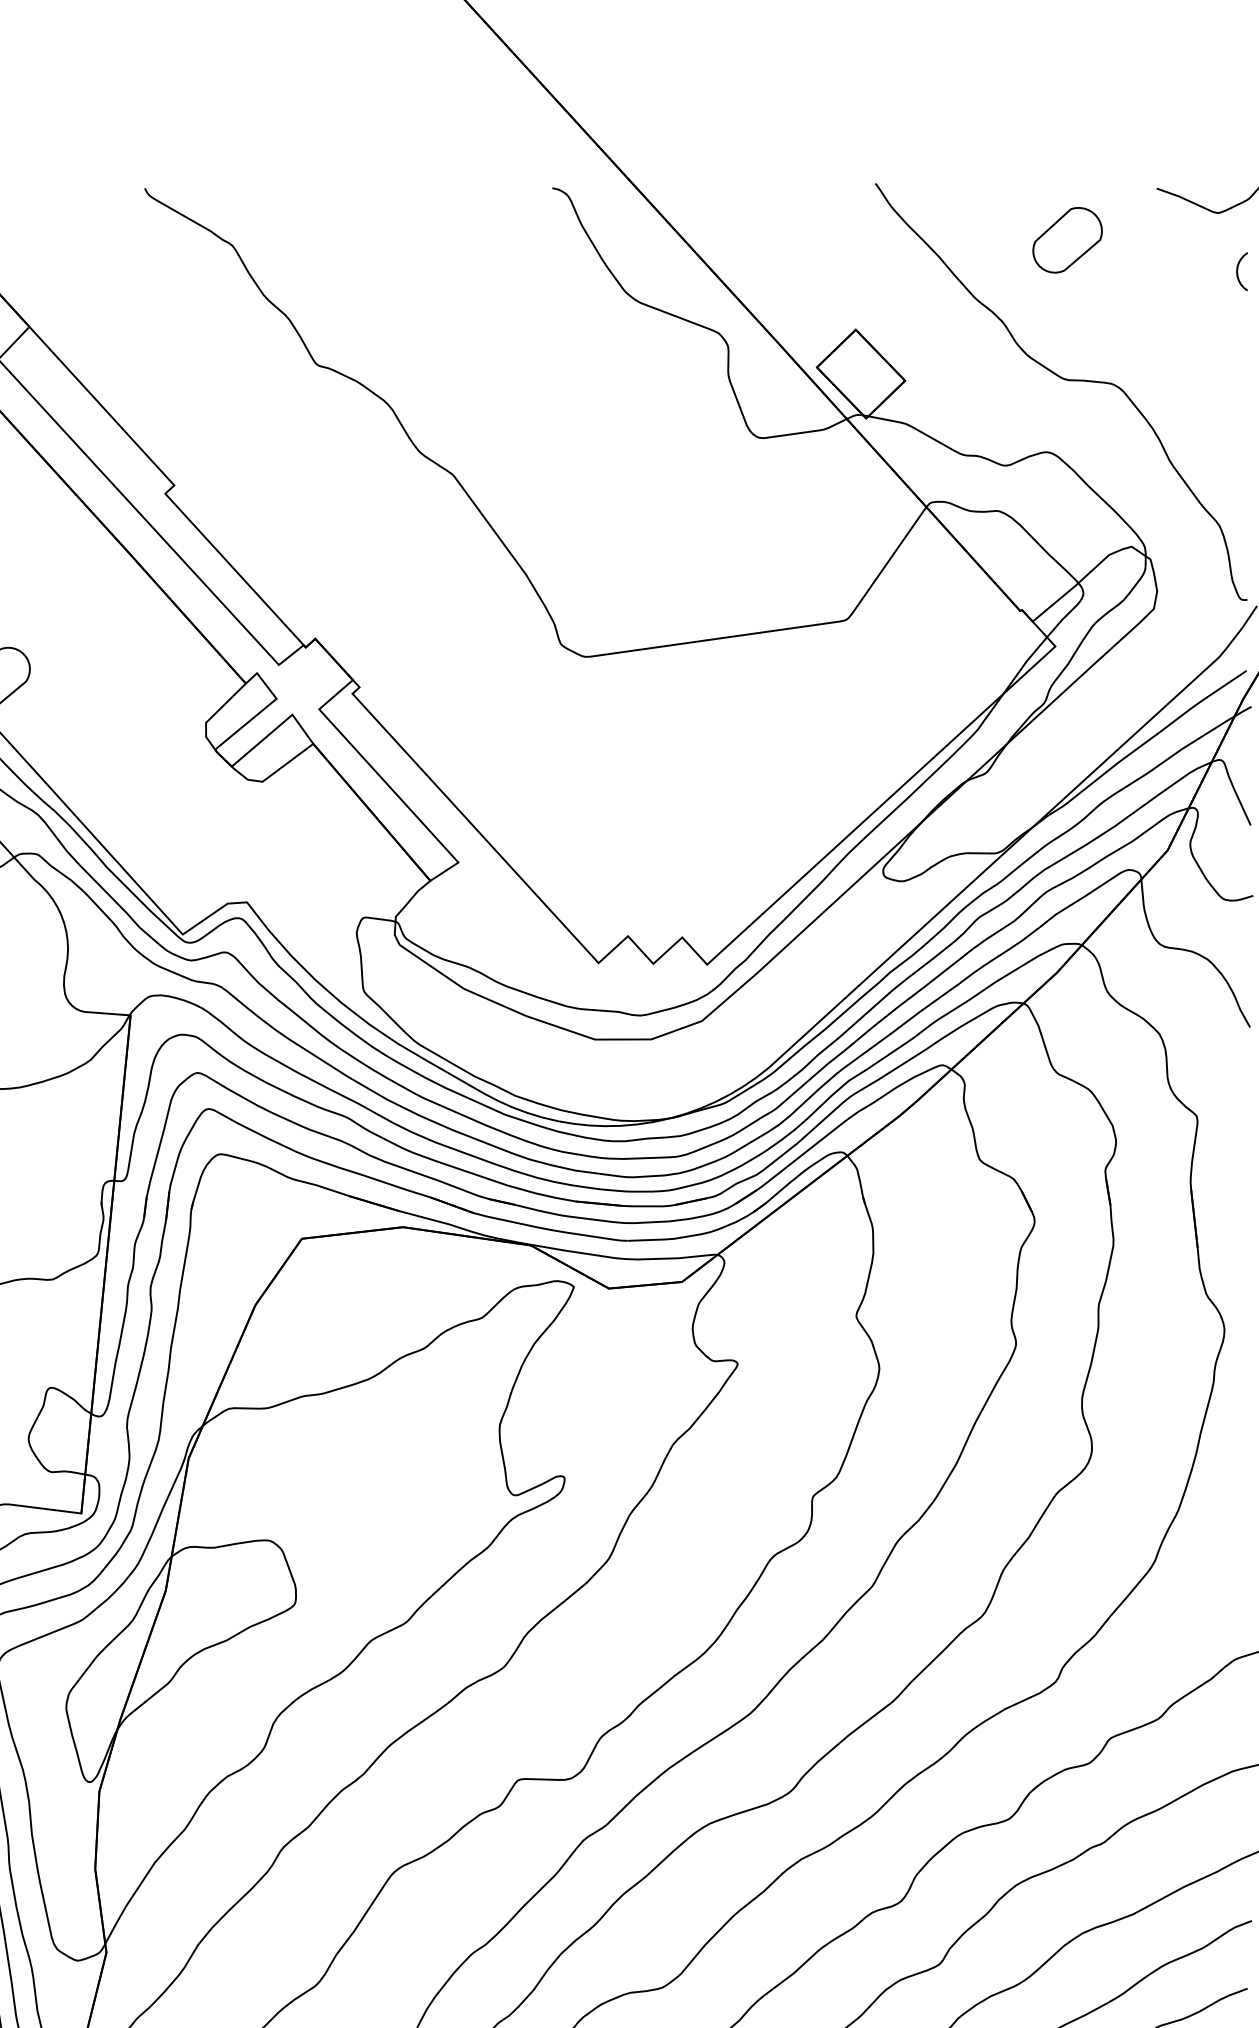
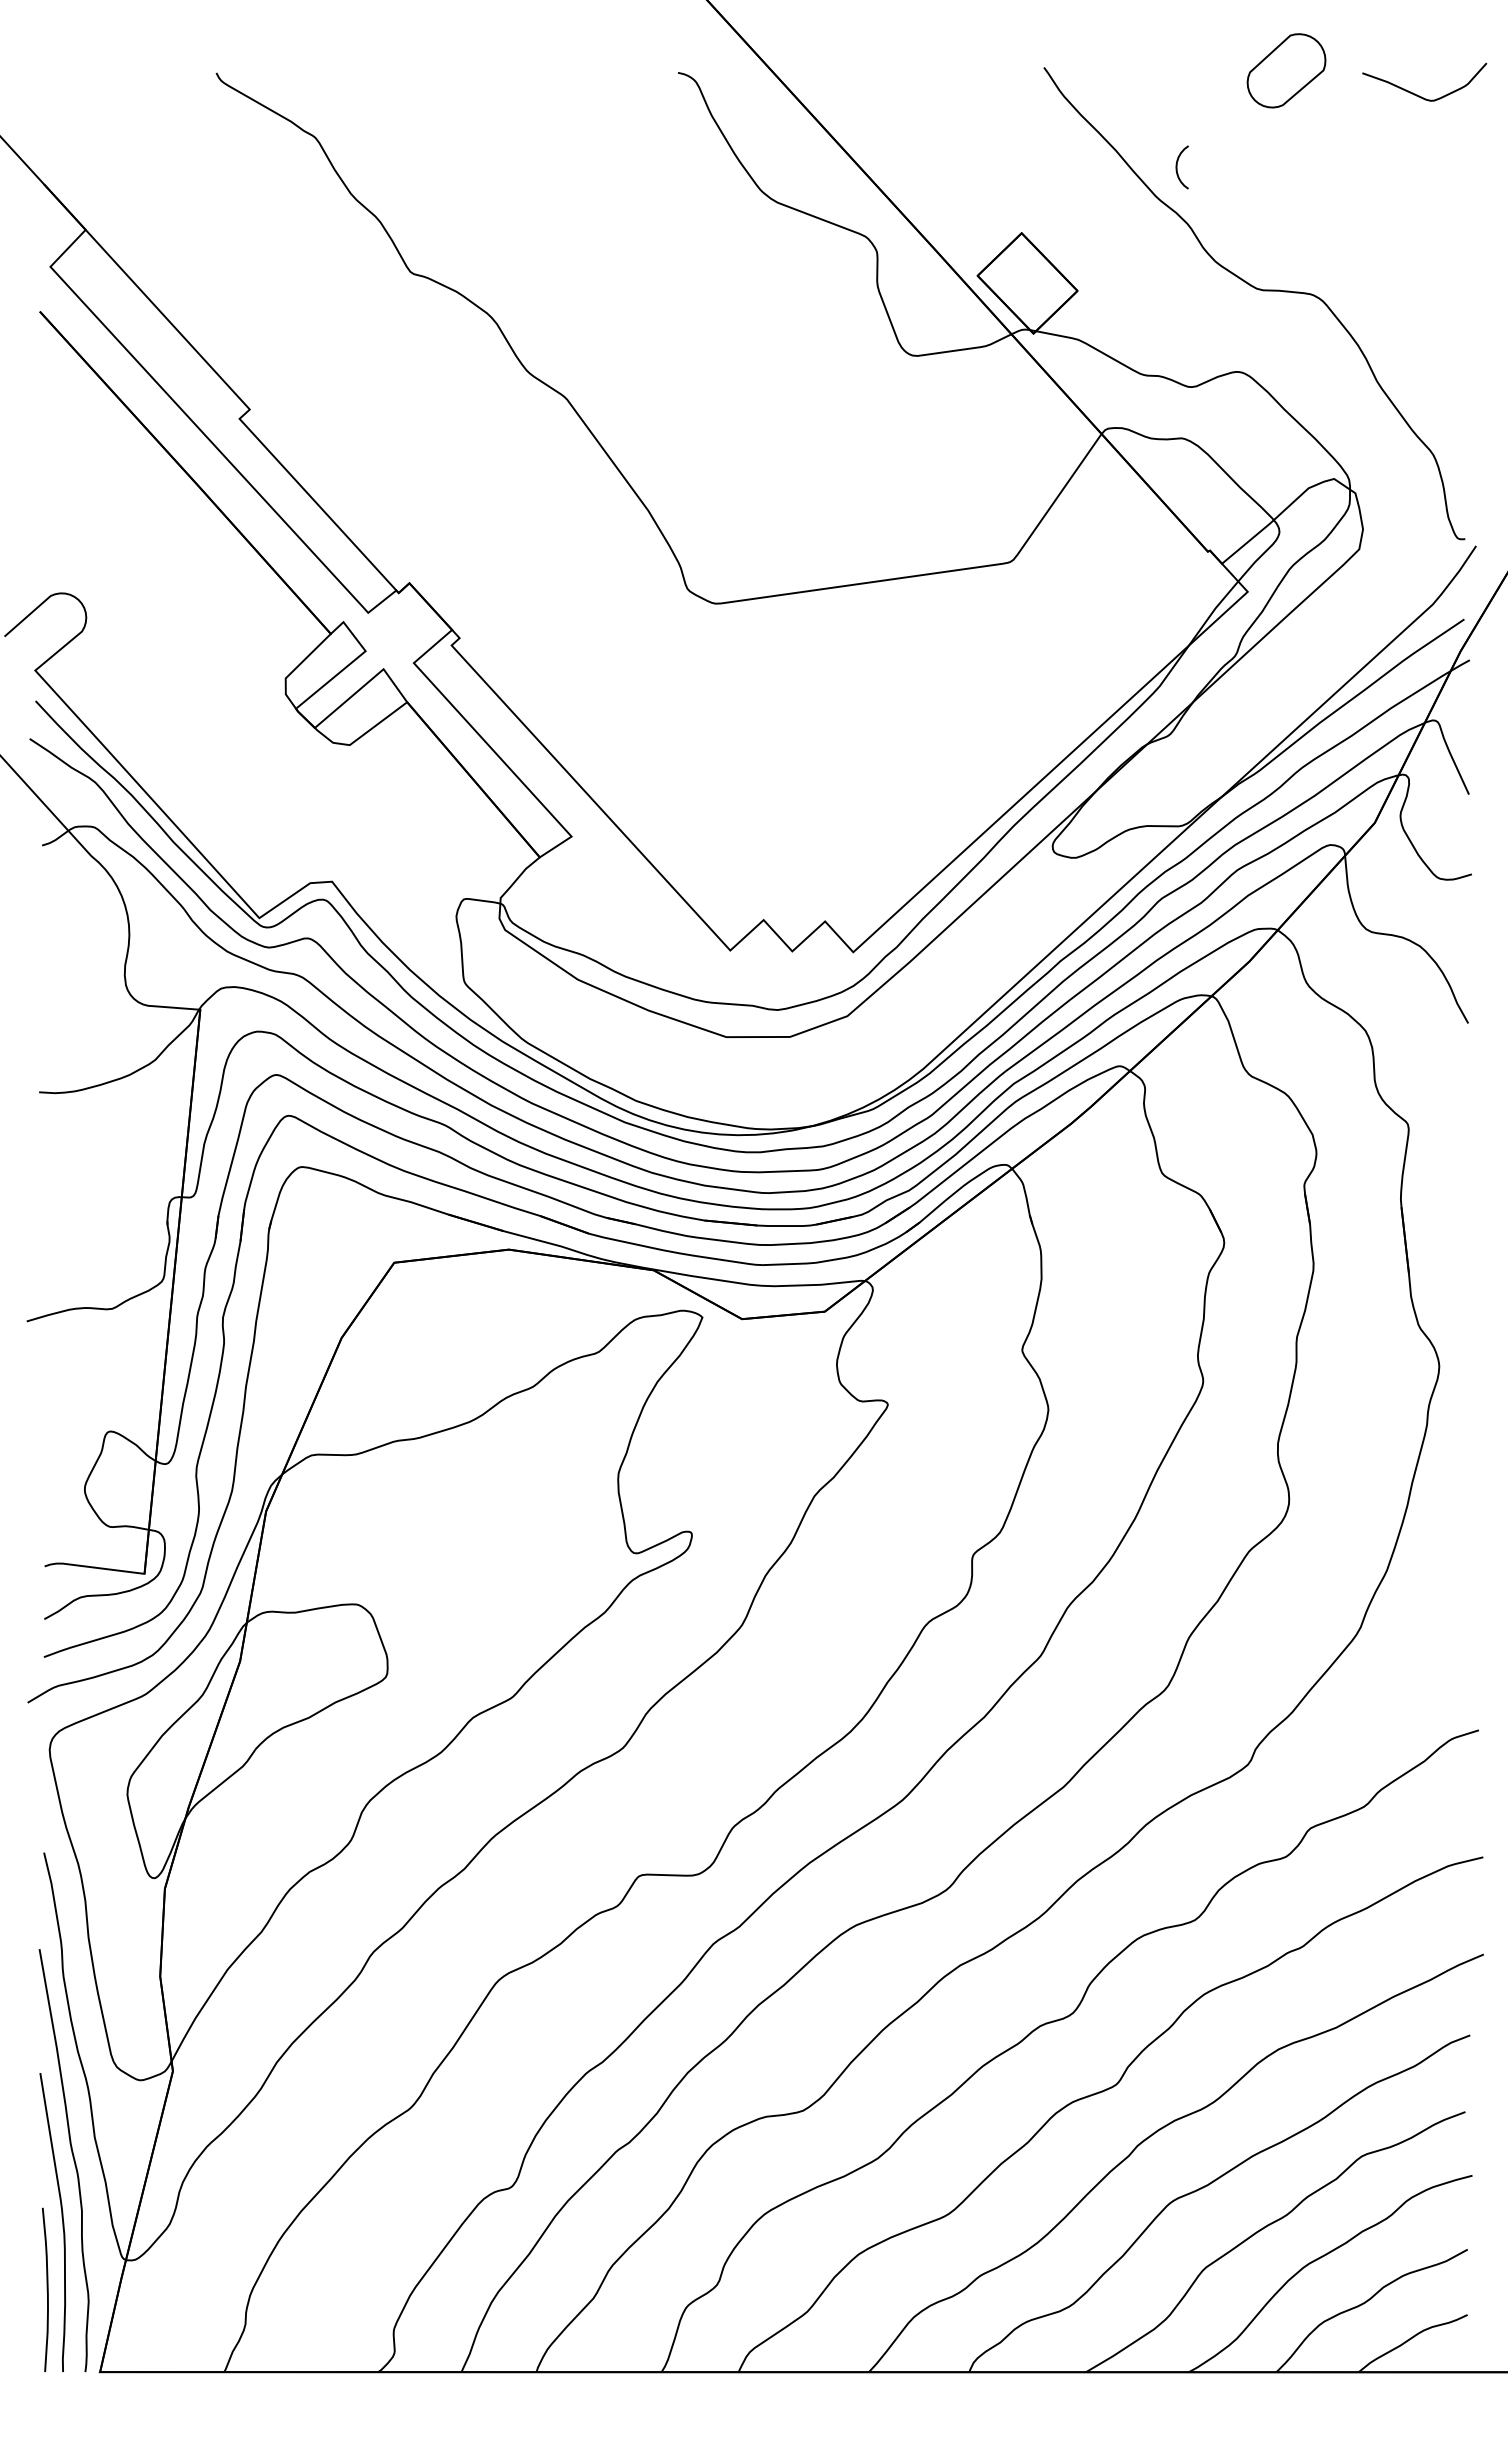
part: (1067, 239) -> (1286, 70), moved
curve: (1237, 271) -> (1177, 167), moved

